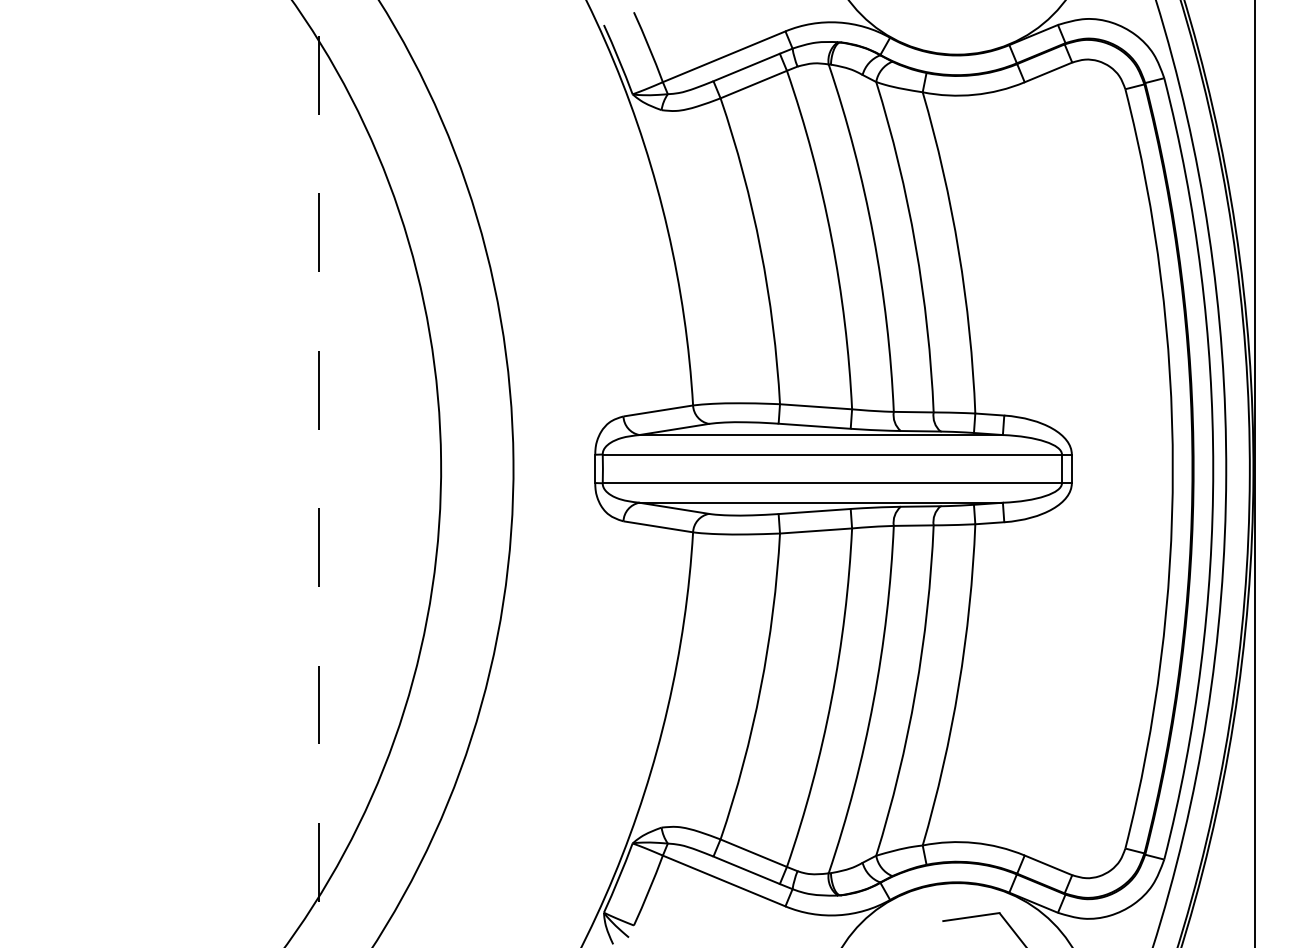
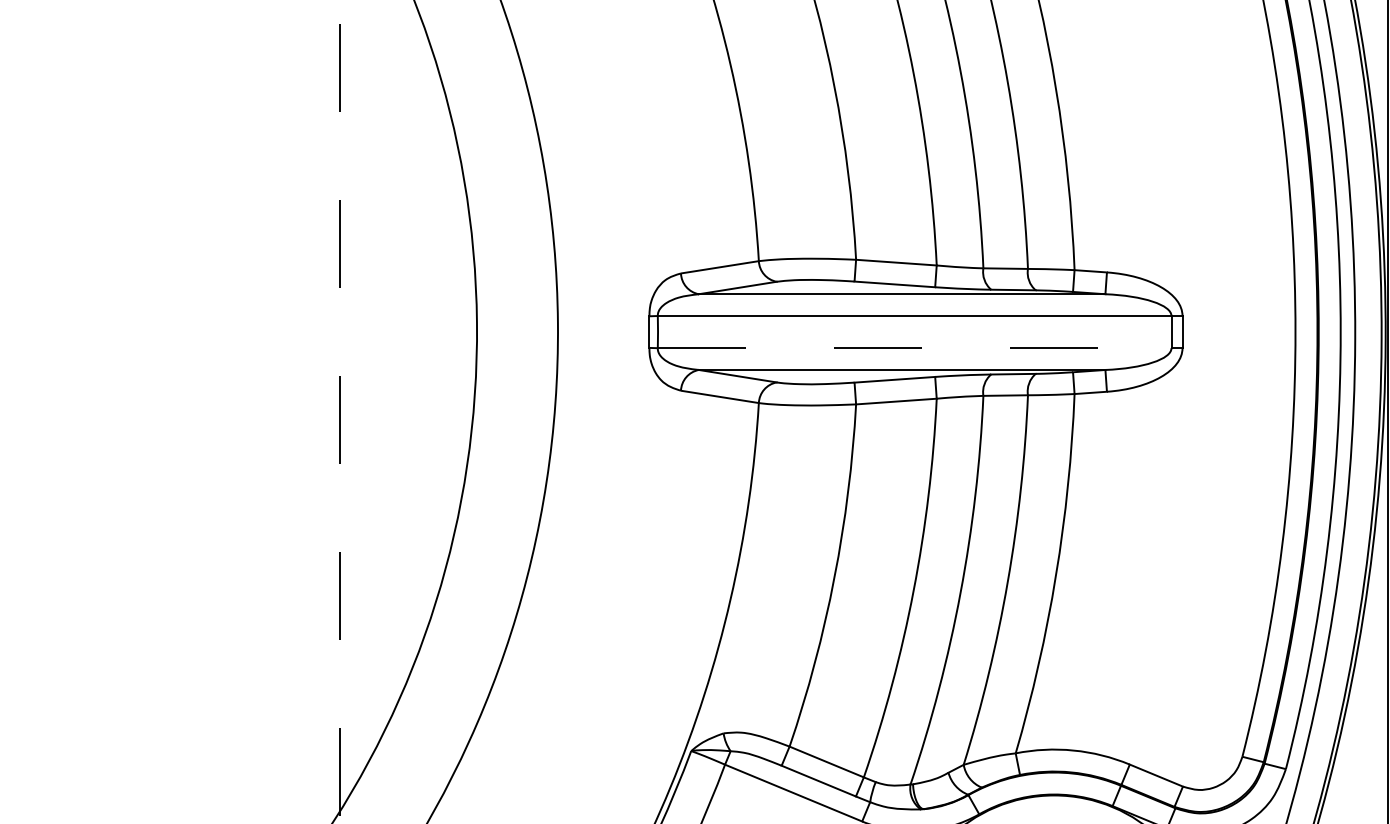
line: (832, 483) -> (914, 348), solid -> dashed

